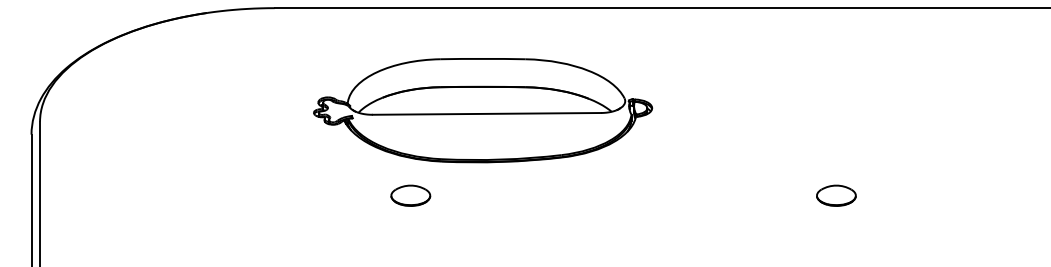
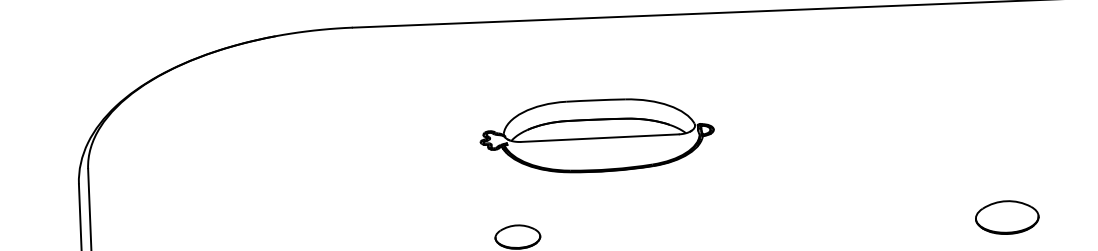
part: (483, 110) -> (597, 135), size x0.6
part: (836, 195) -> (1007, 217), size x1.4

